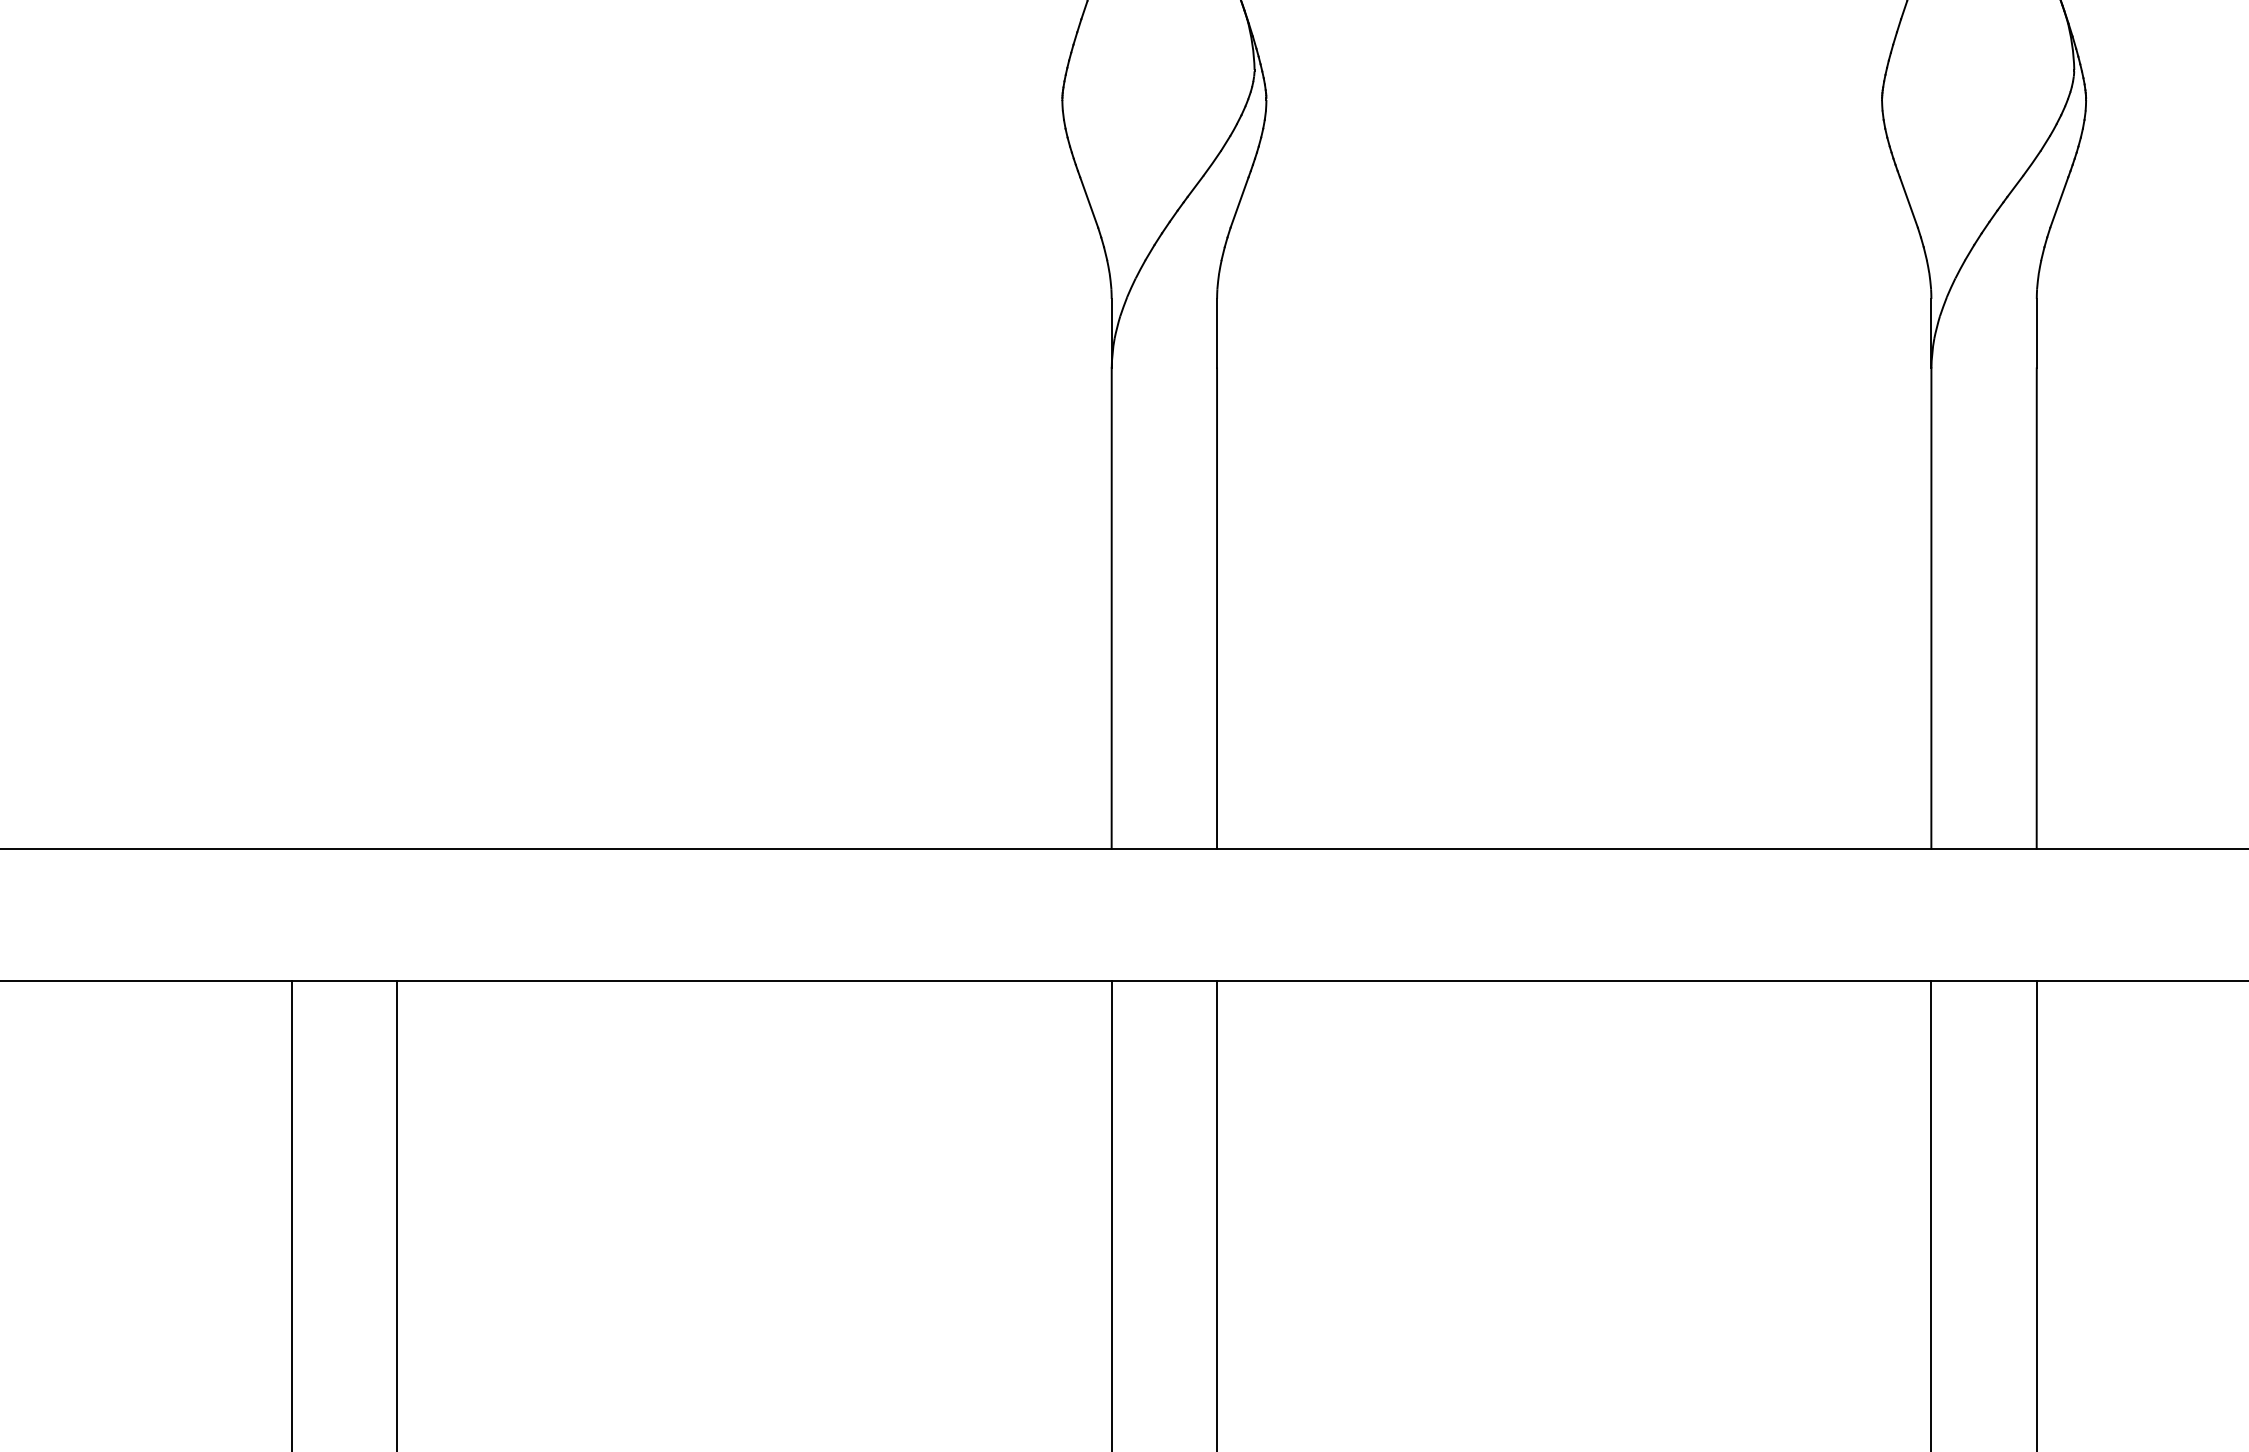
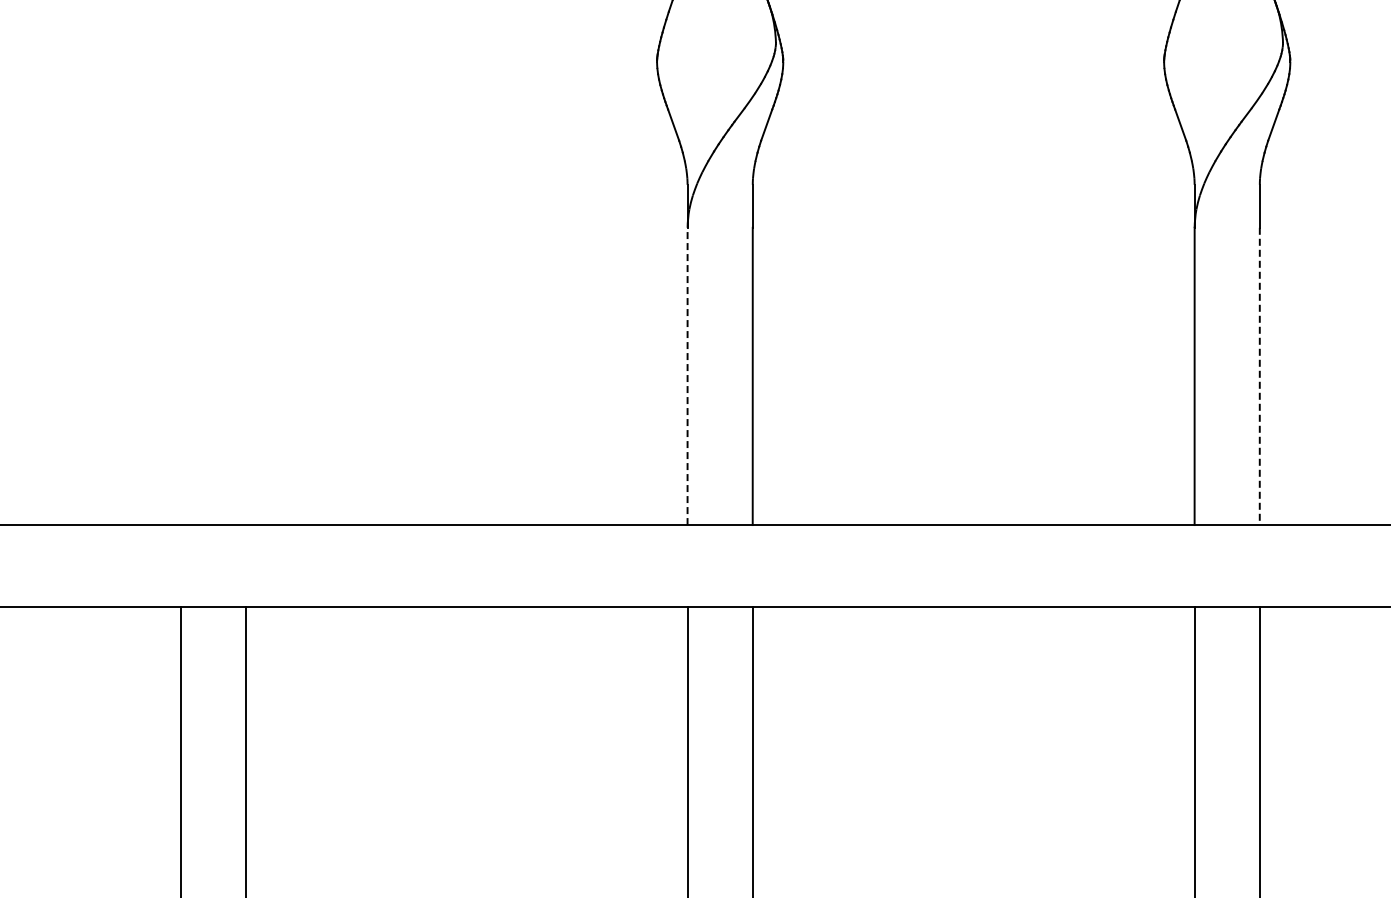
line: (1111, 608) -> (687, 376), solid -> dashed
line: (2036, 608) -> (1259, 376), solid -> dashed

